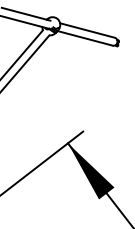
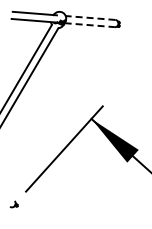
line: (87, 31) -> (90, 18), solid -> dashed
line: (85, 38) -> (90, 25), solid -> dashed

